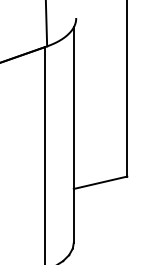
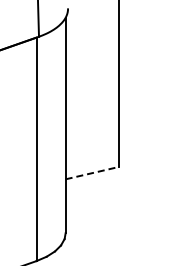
line: (100, 183) -> (92, 173), solid -> dashed

